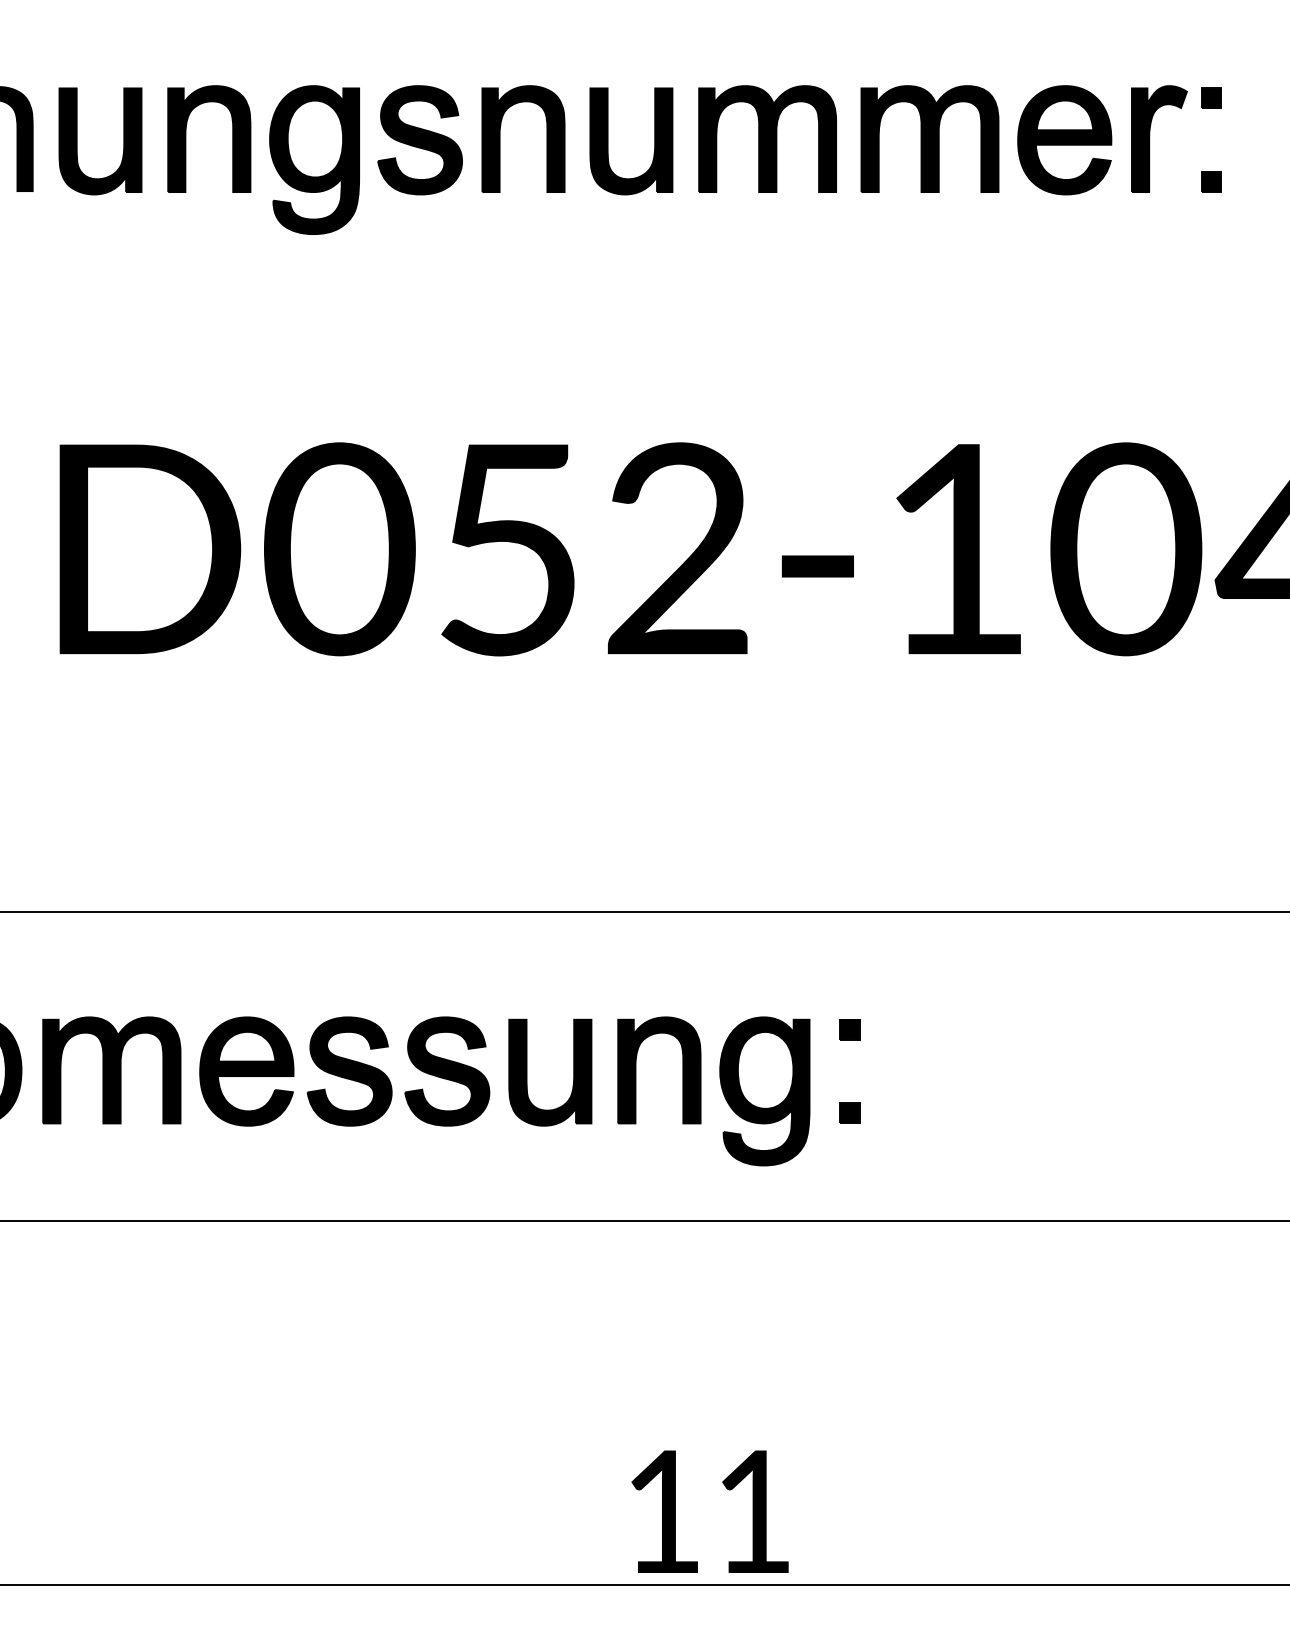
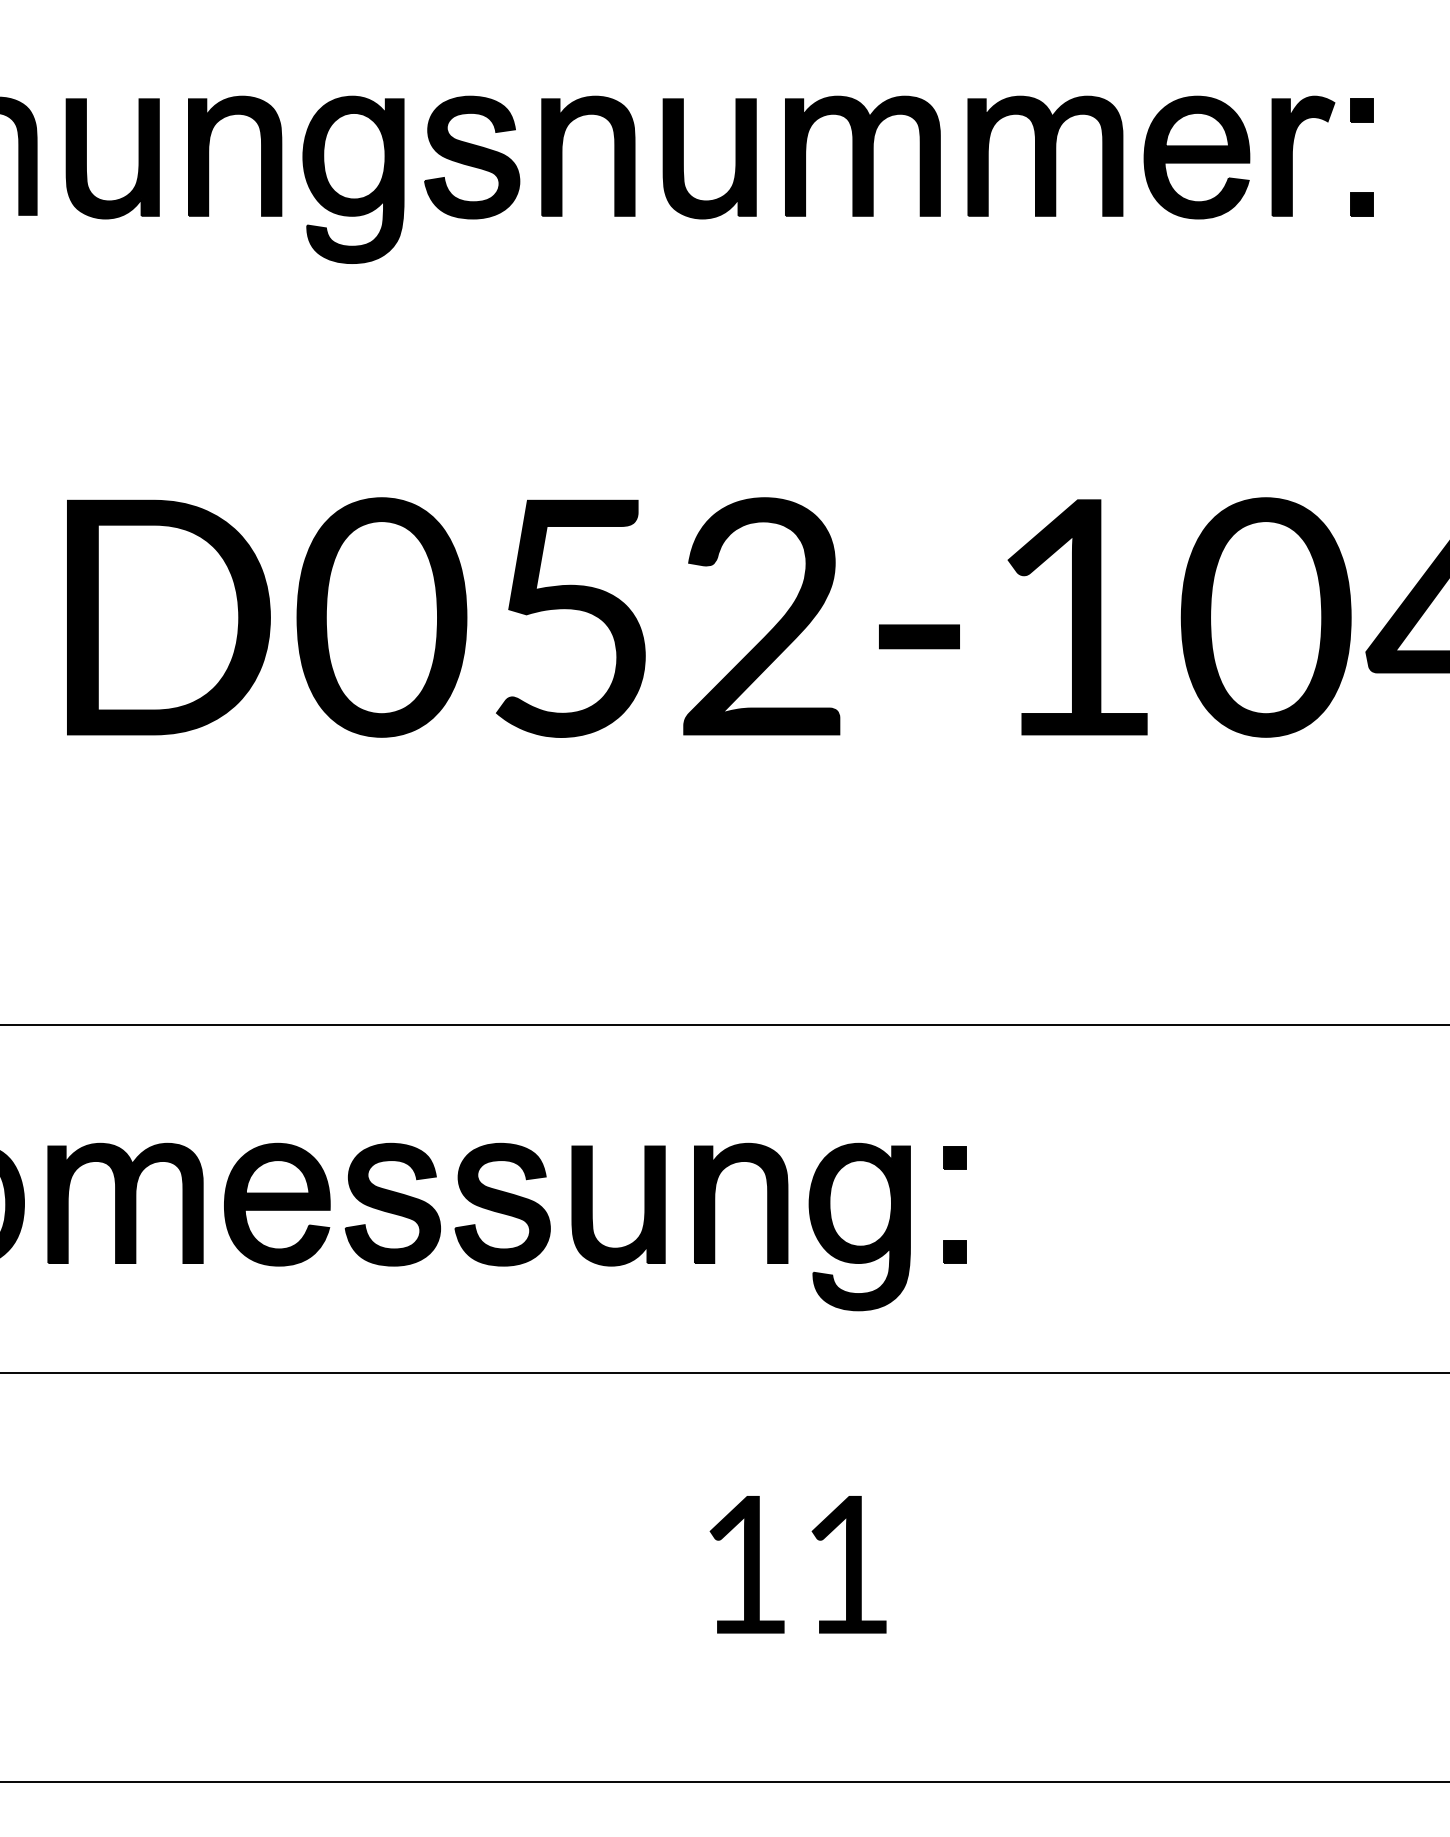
text: (709, 1511) -> (797, 1564), moved

